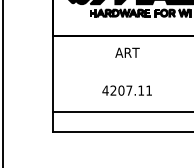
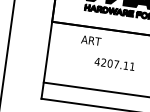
text: (127, 52) -> (91, 40), moved
text: (126, 90) -> (114, 64), moved

